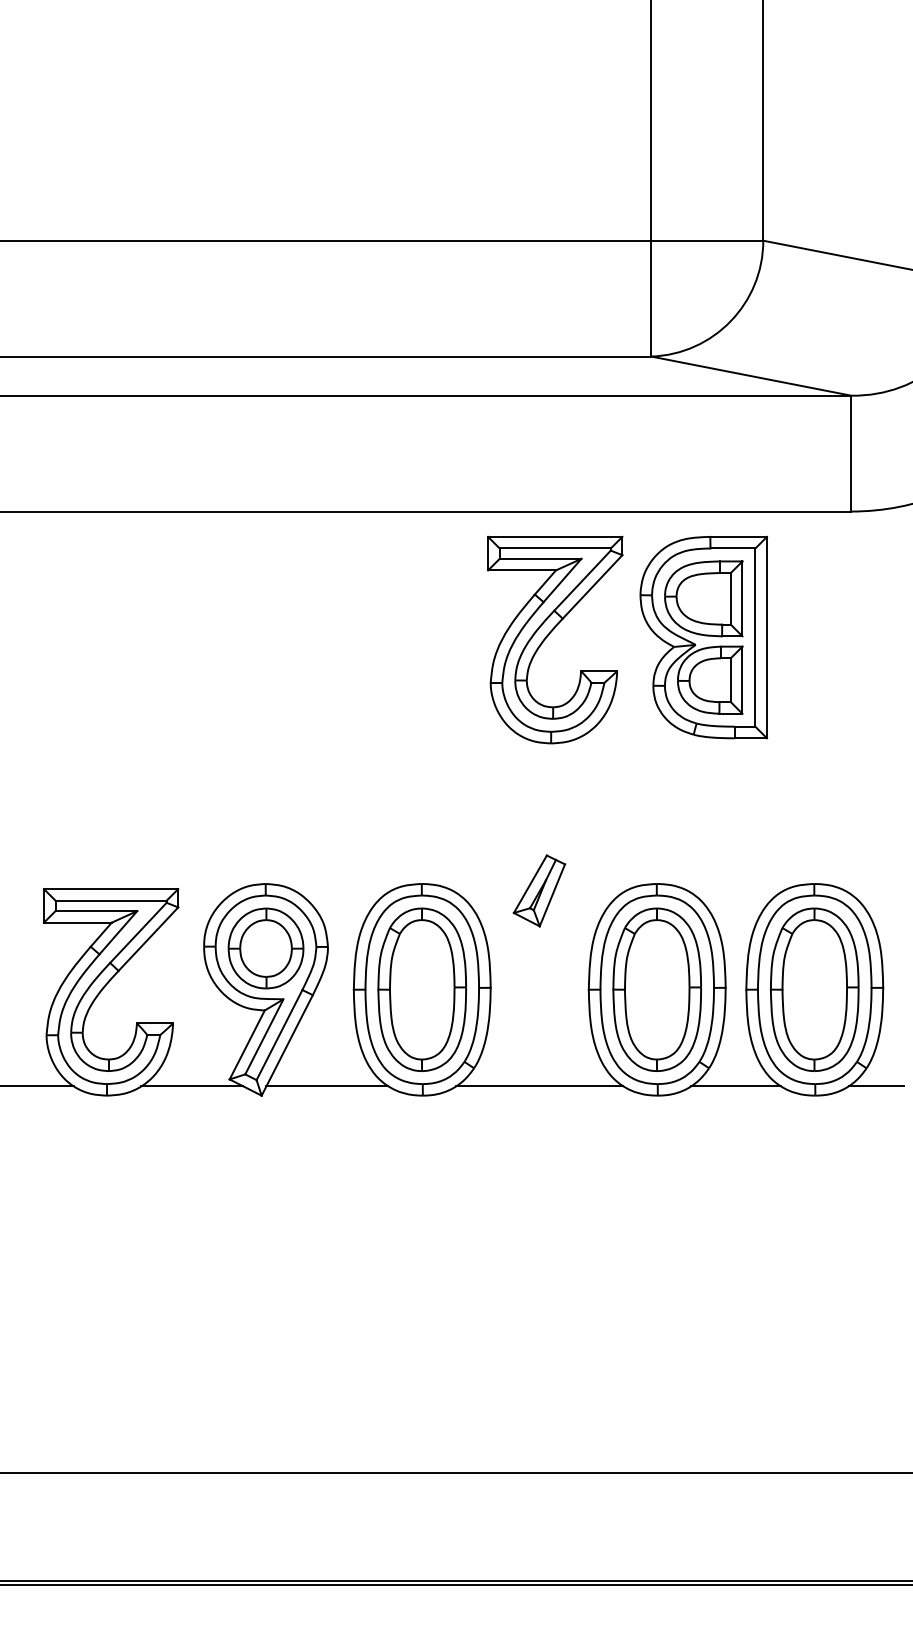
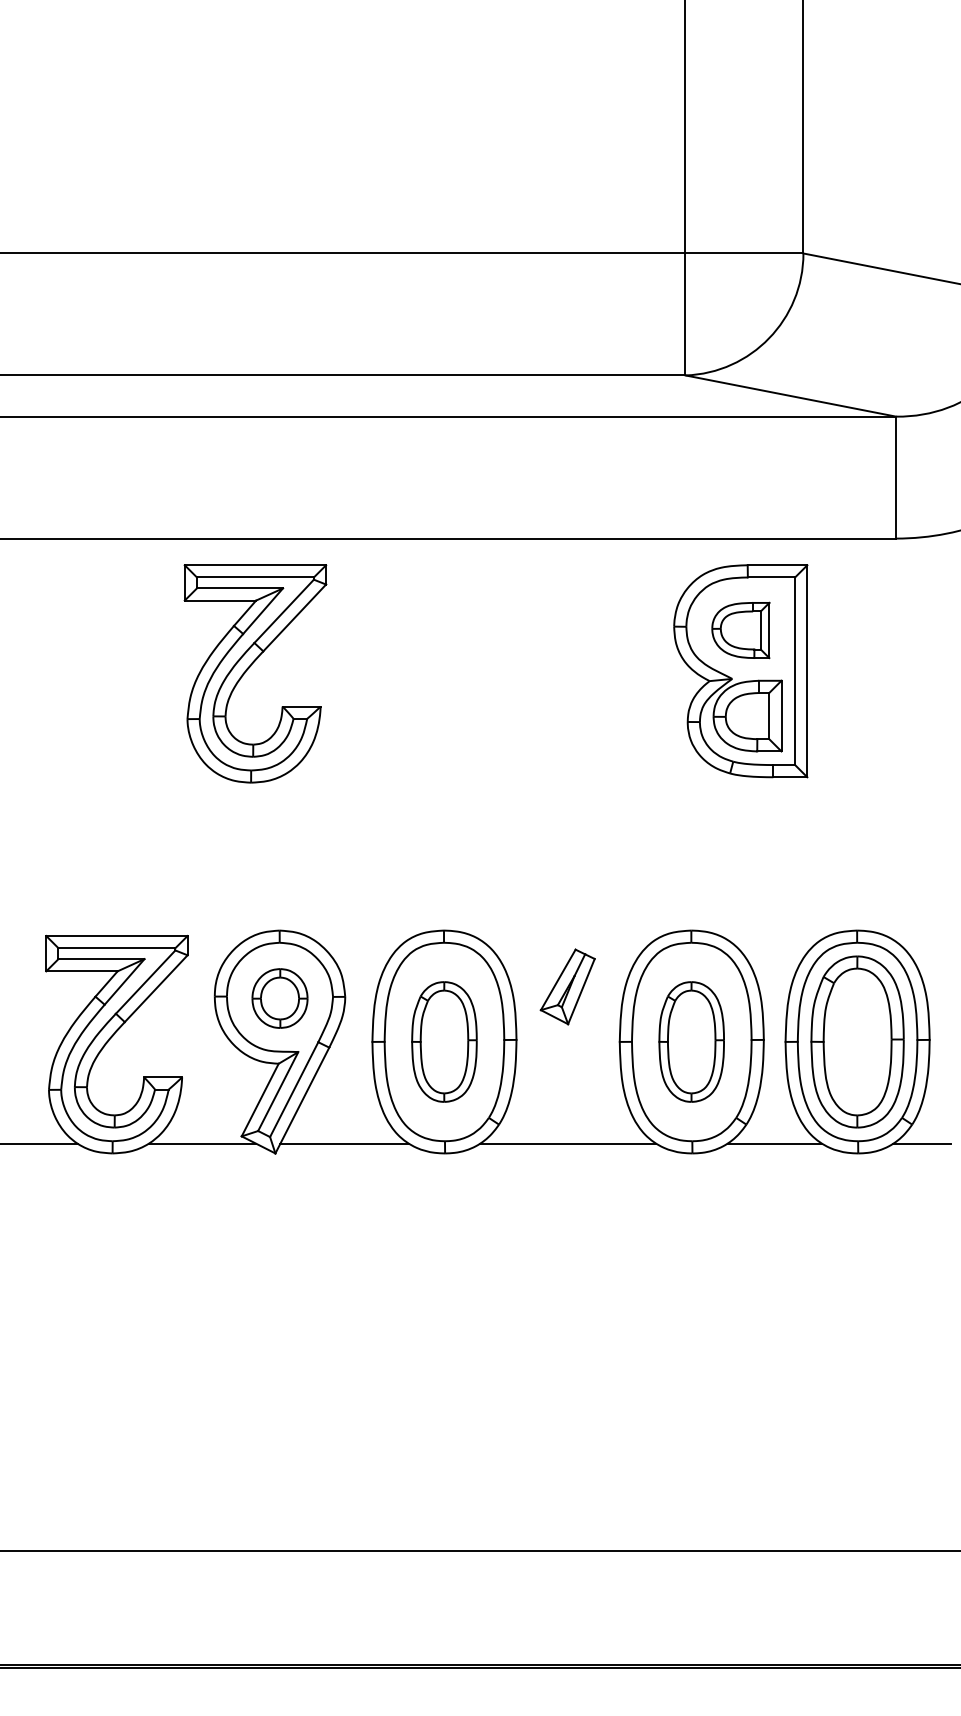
part: (703, 598) -> (740, 630), size x0.7
part: (550, 634) -> (250, 667), moved
part: (539, 890) -> (567, 986), moved
part: (265, 948) -> (279, 998), size x0.7
part: (422, 989) -> (444, 1041), size x0.7
part: (656, 989) -> (691, 1041), size x0.7

